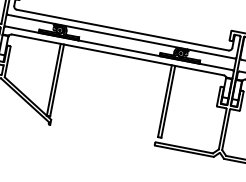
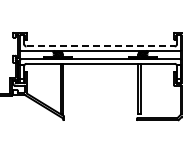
line: (123, 30) -> (101, 46), solid -> dashed

